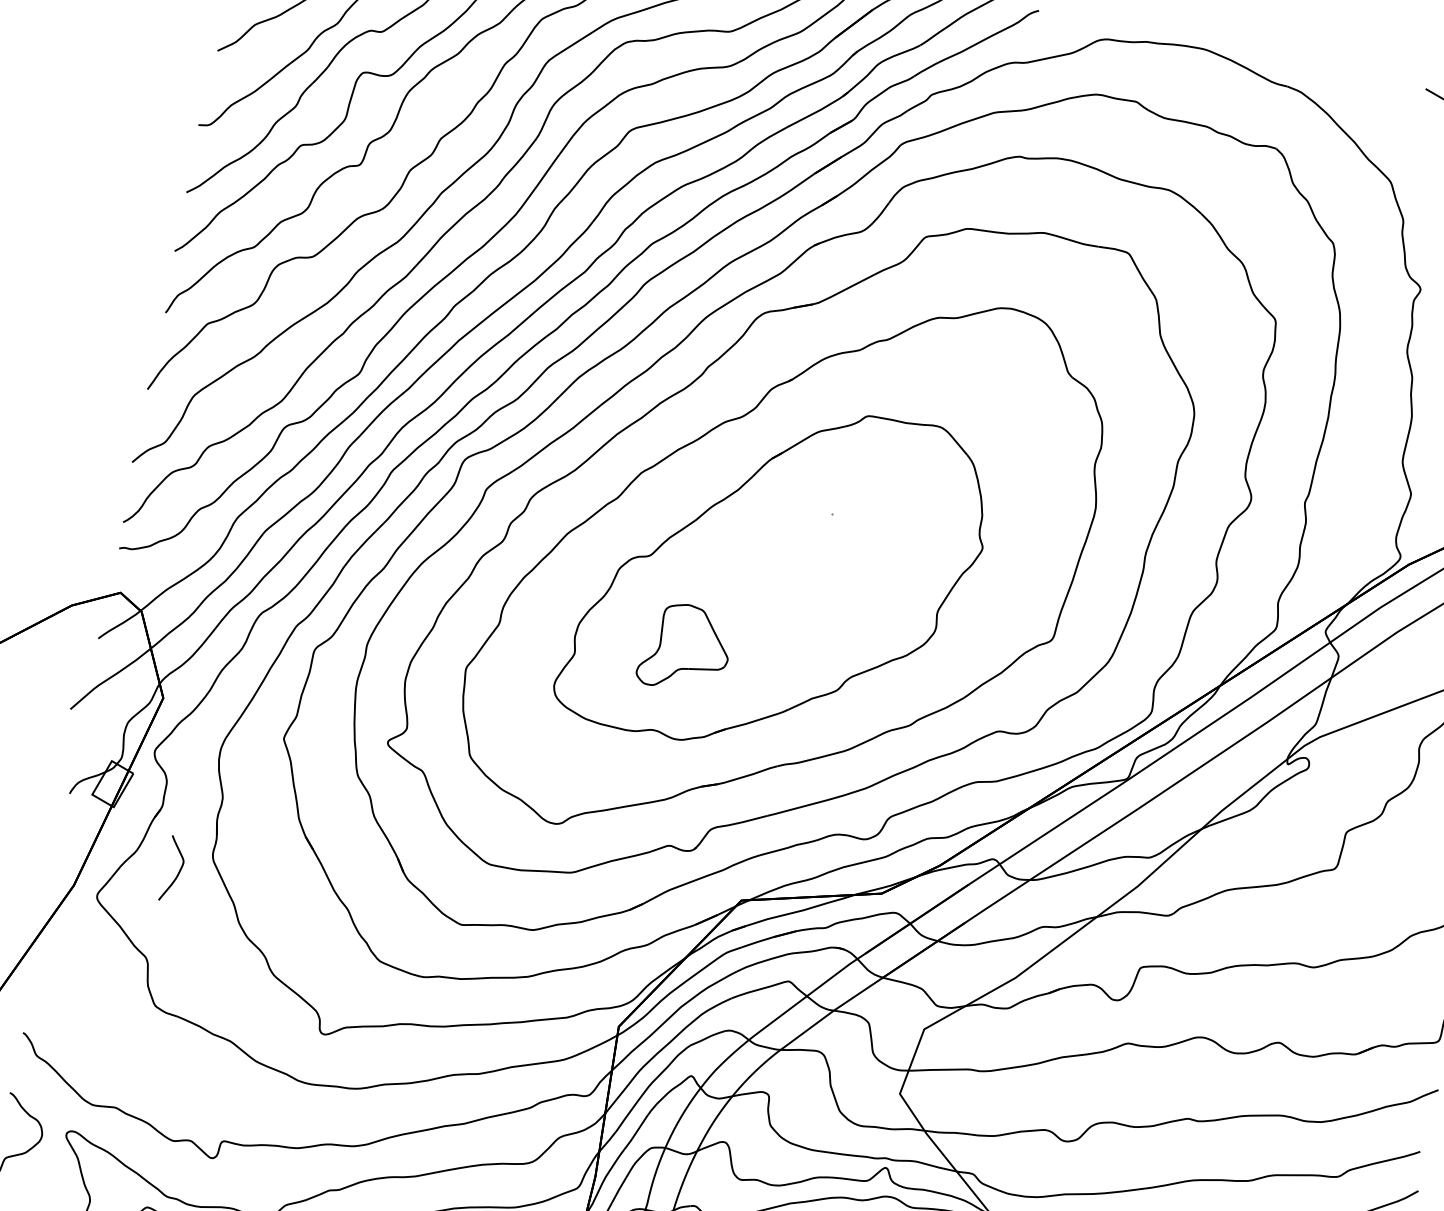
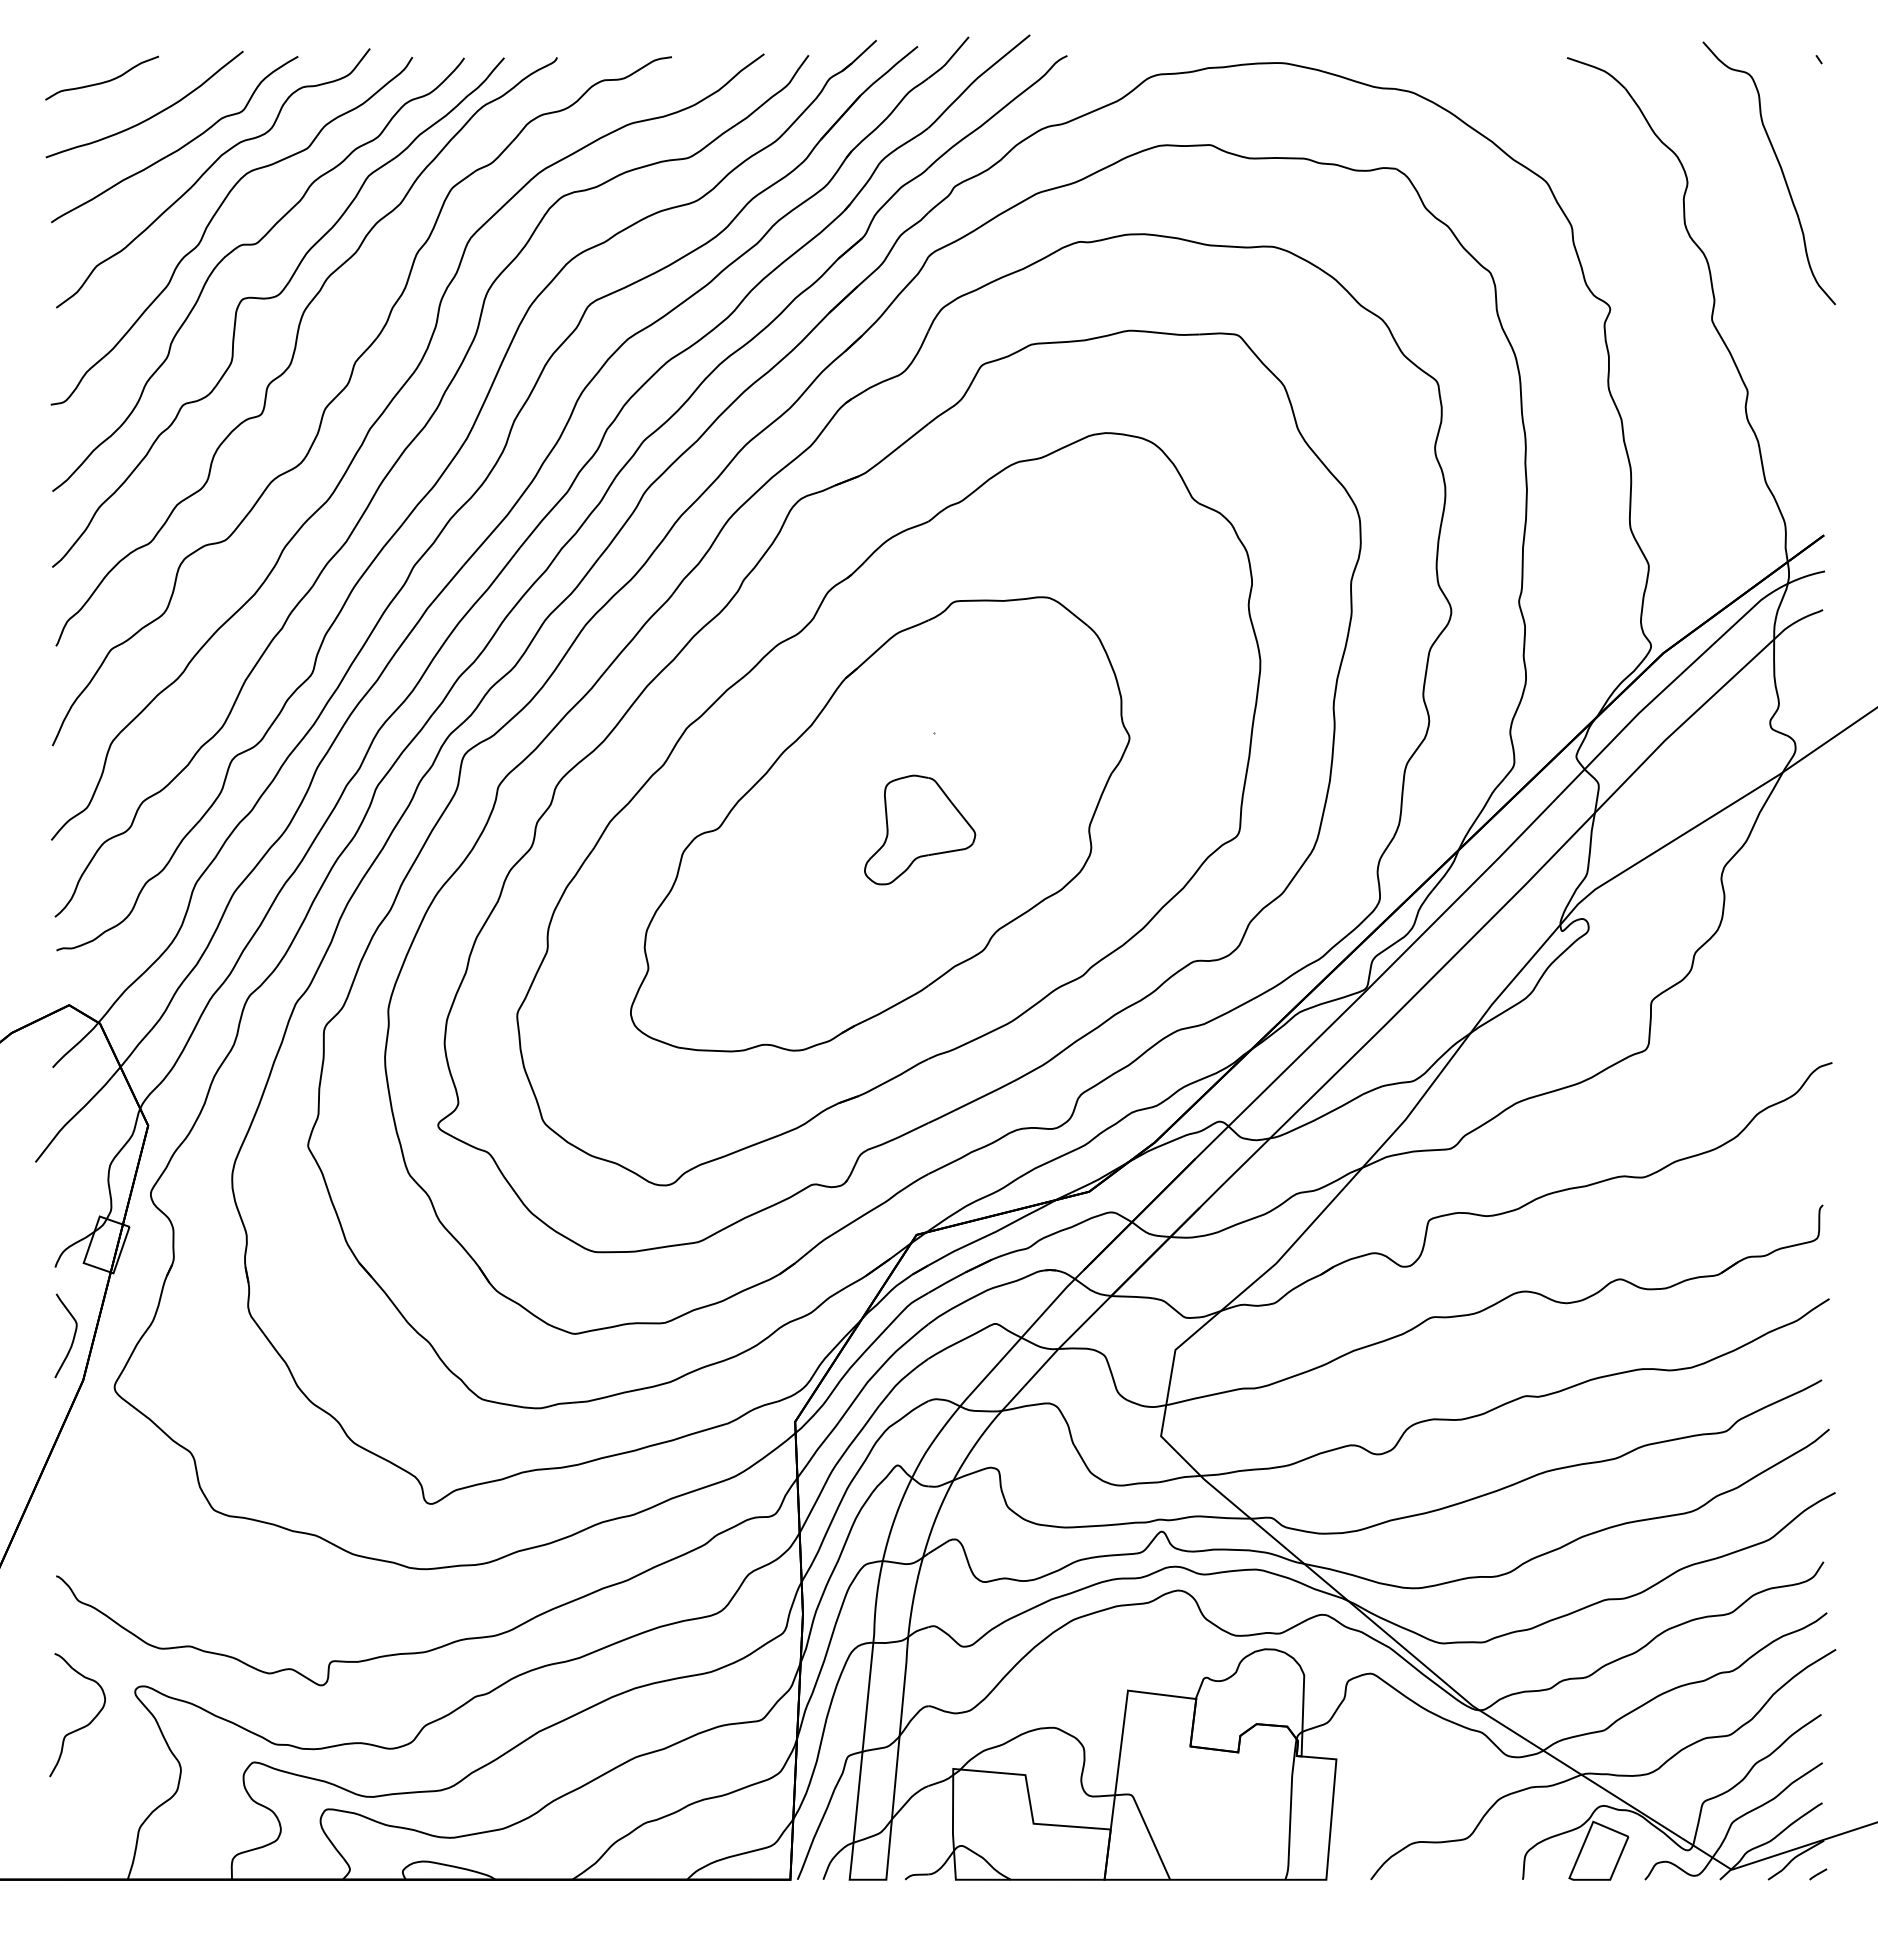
part: (686, 647) -> (920, 829), moved
curve: (179, 870) -> (73, 1335), moved

